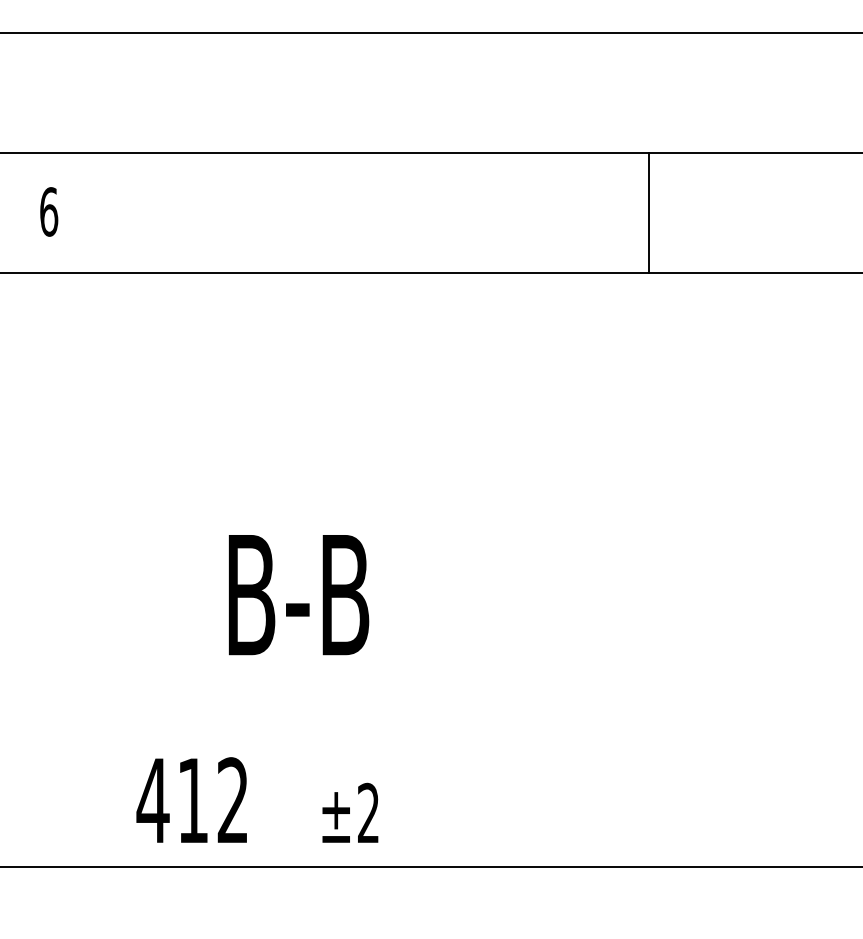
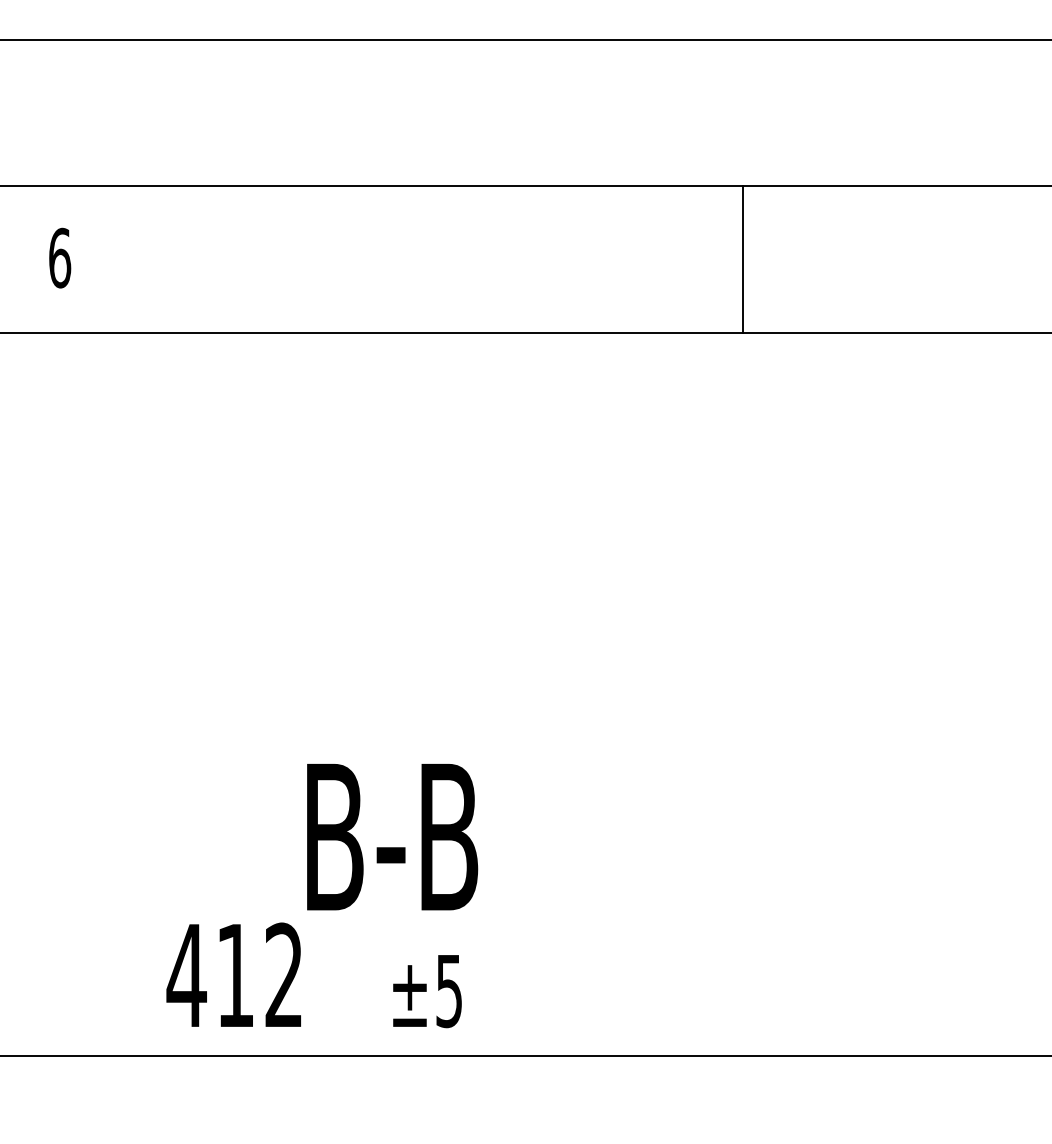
line: (649, 212) -> (742, 258), moved
text: (299, 595) -> (393, 837), moved
text: (368, 812) -> (449, 989), ±2 -> ±5

